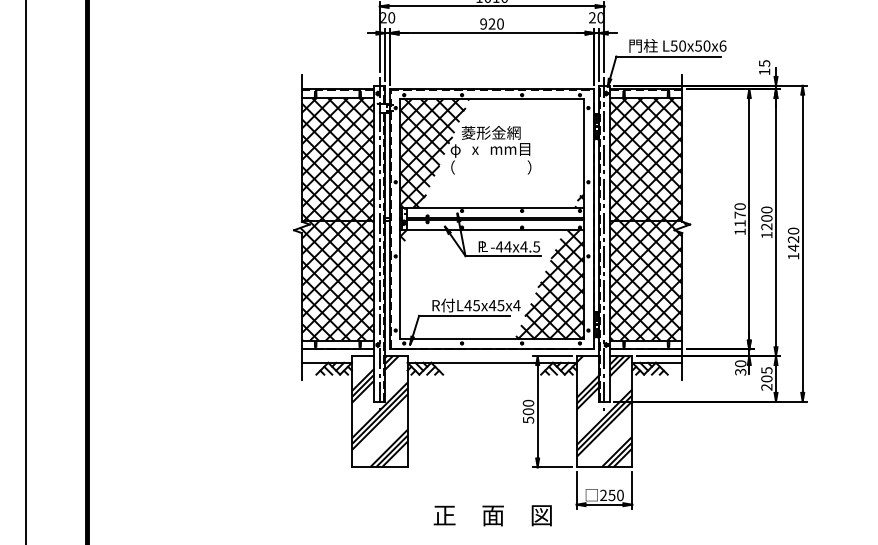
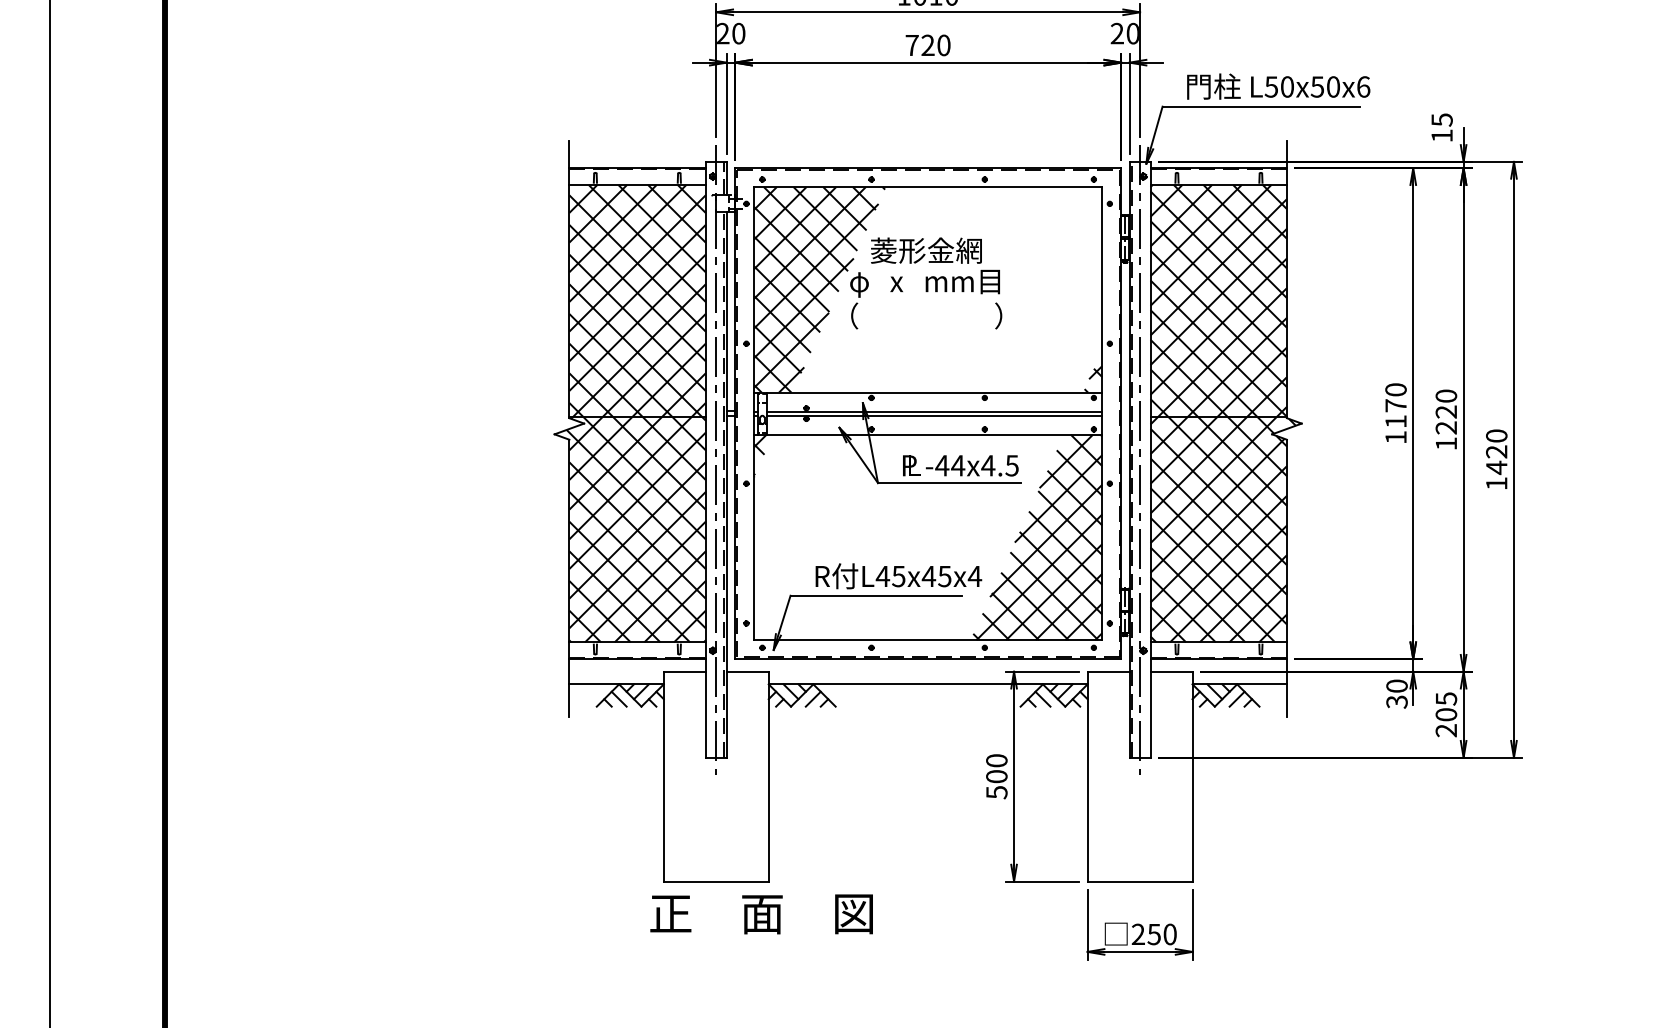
text: (483, 23) -> (911, 44), 920 -> 720
text: (766, 218) -> (1445, 412), 1200 -> 1220
hatch: (379, 411) -> (715, 776), removed
hatch: (604, 411) -> (1140, 776), removed
text: (492, 515) -> (761, 913), moved

